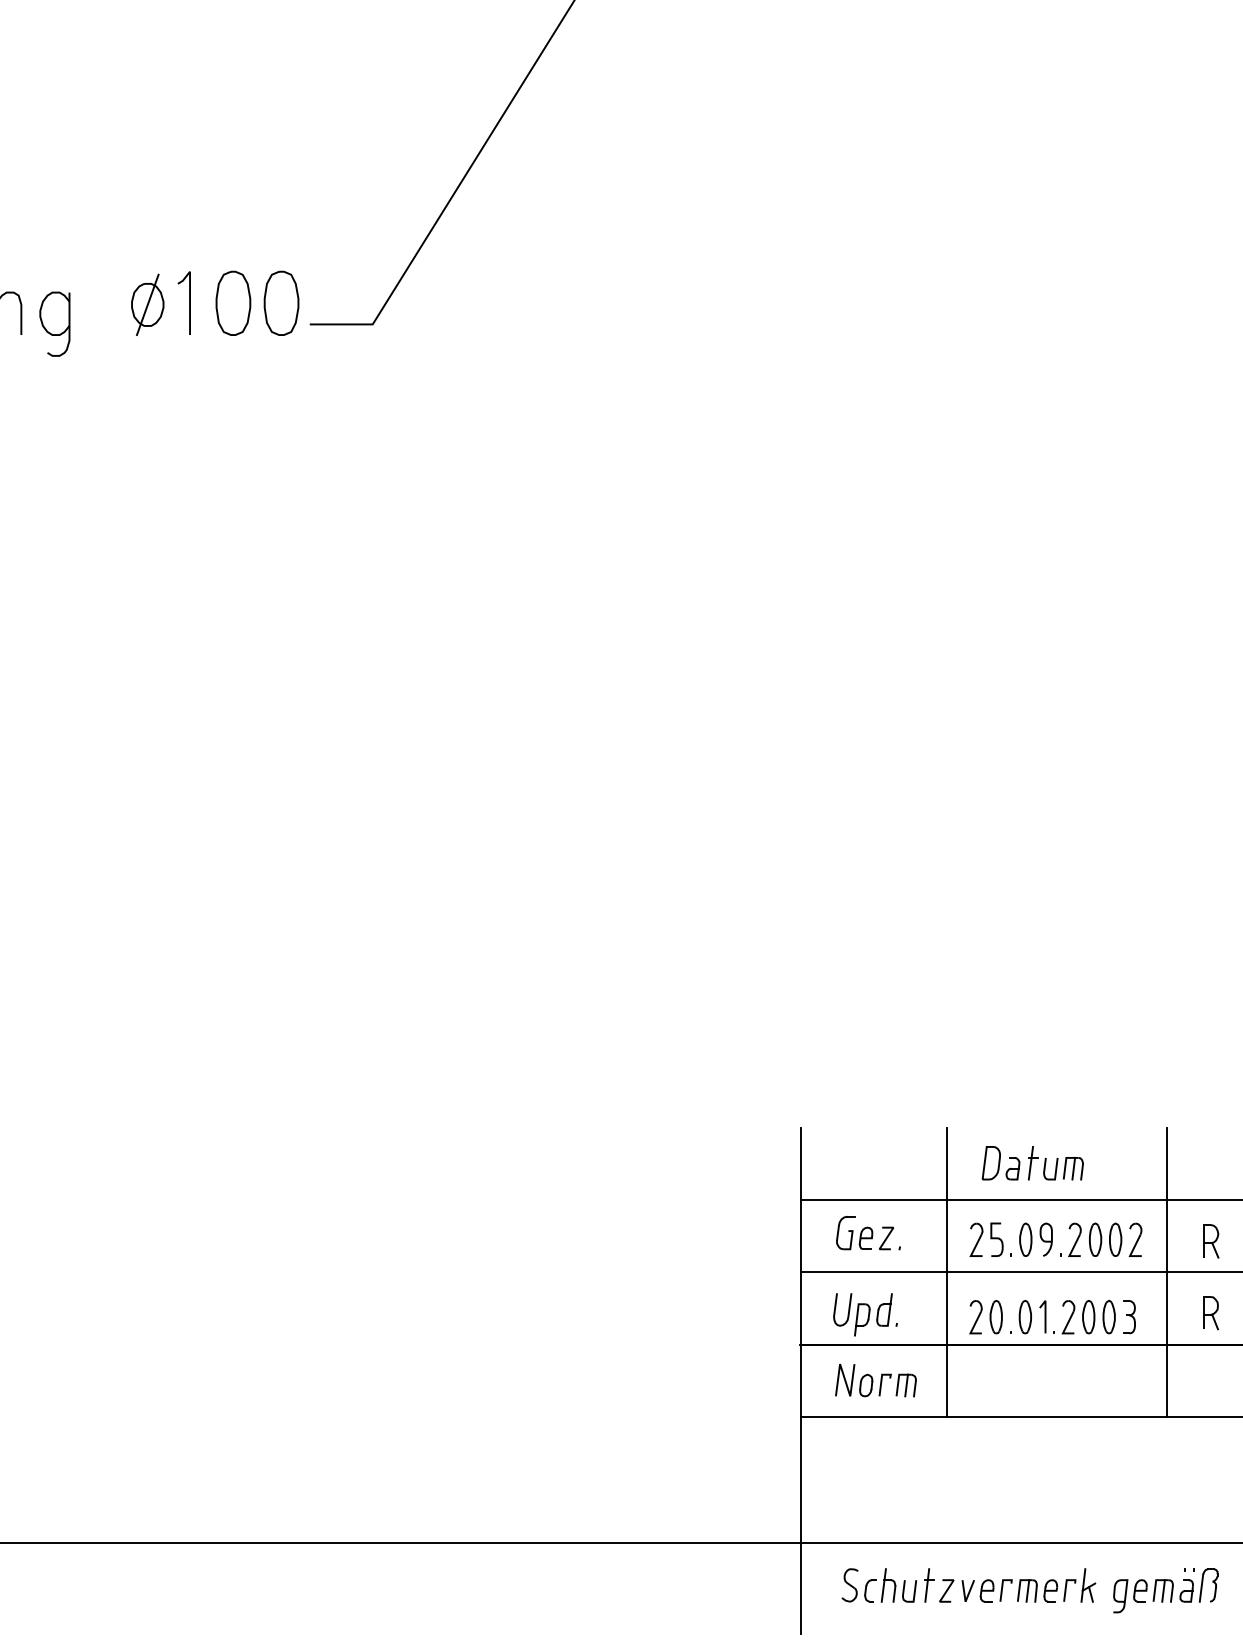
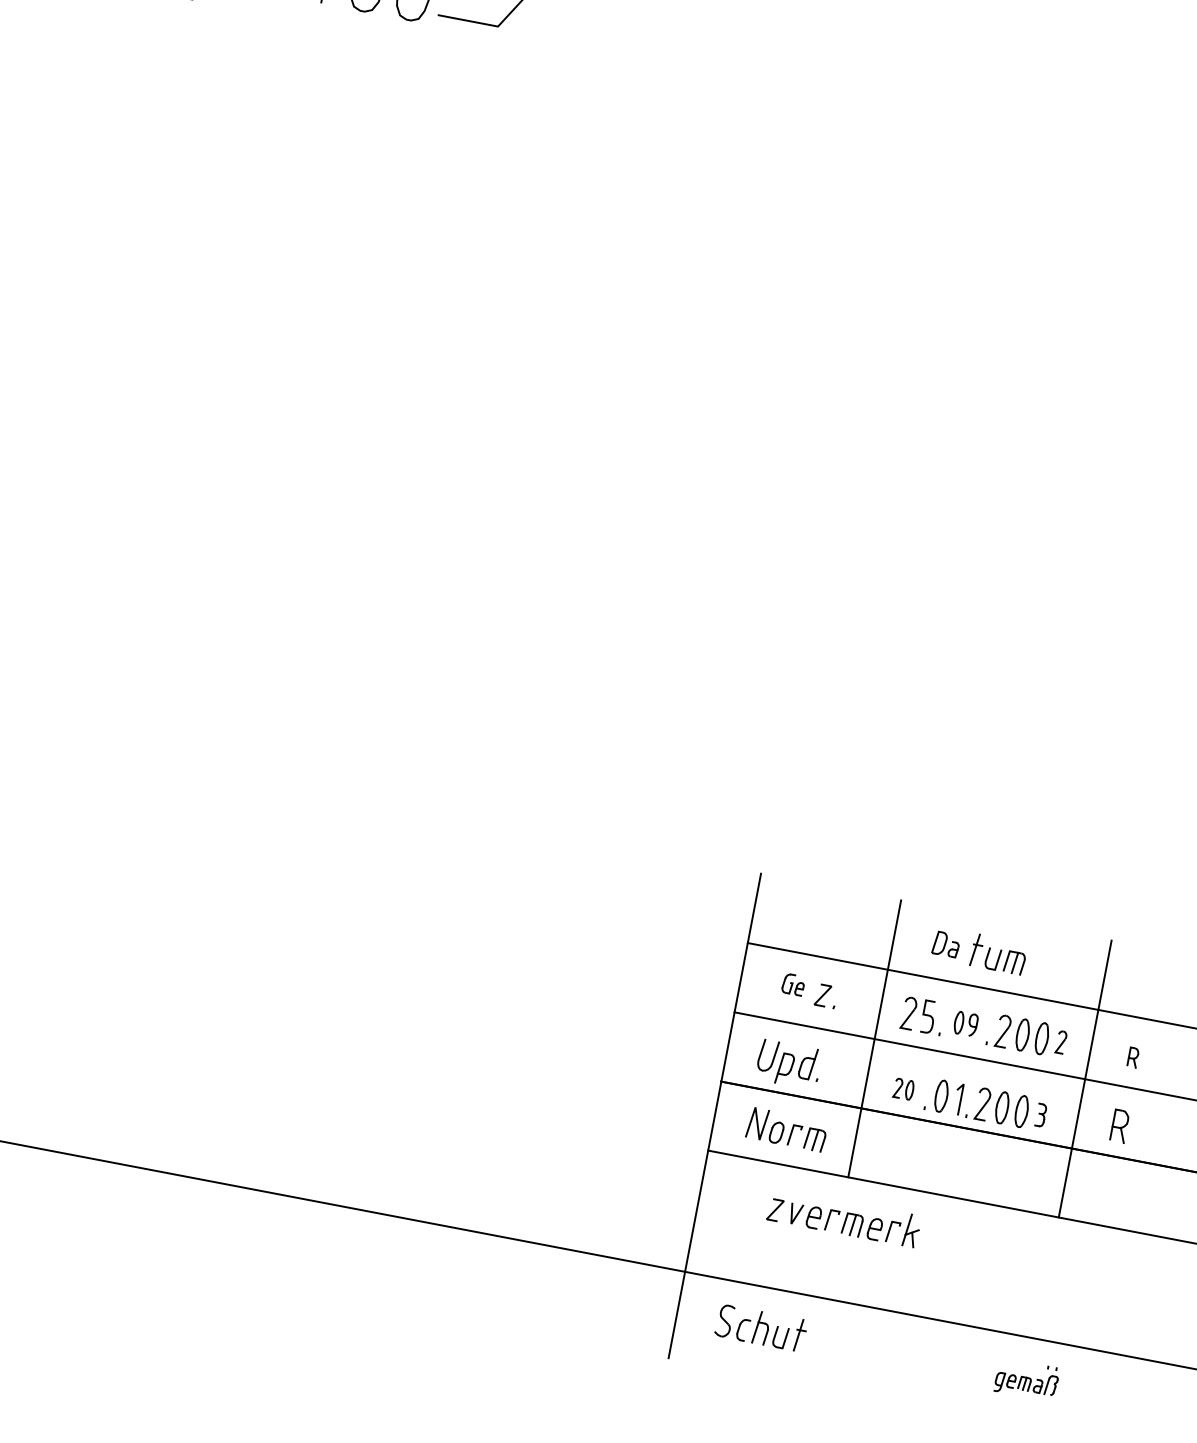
part: (1000, 1163) -> (945, 944), size x0.7
part: (854, 1233) -> (793, 984), size x0.6
part: (1035, 1239) -> (965, 1023), size x0.7
part: (1135, 1239) -> (1061, 1042), size x0.7
part: (1211, 1241) -> (1133, 1057), size x0.6
part: (985, 1317) -> (903, 1089), size x0.6
part: (1129, 1317) -> (1041, 1115), size x0.7
part: (1017, 1585) -> (844, 1217), moved
part: (1165, 1590) -> (1025, 1383), size x0.6

